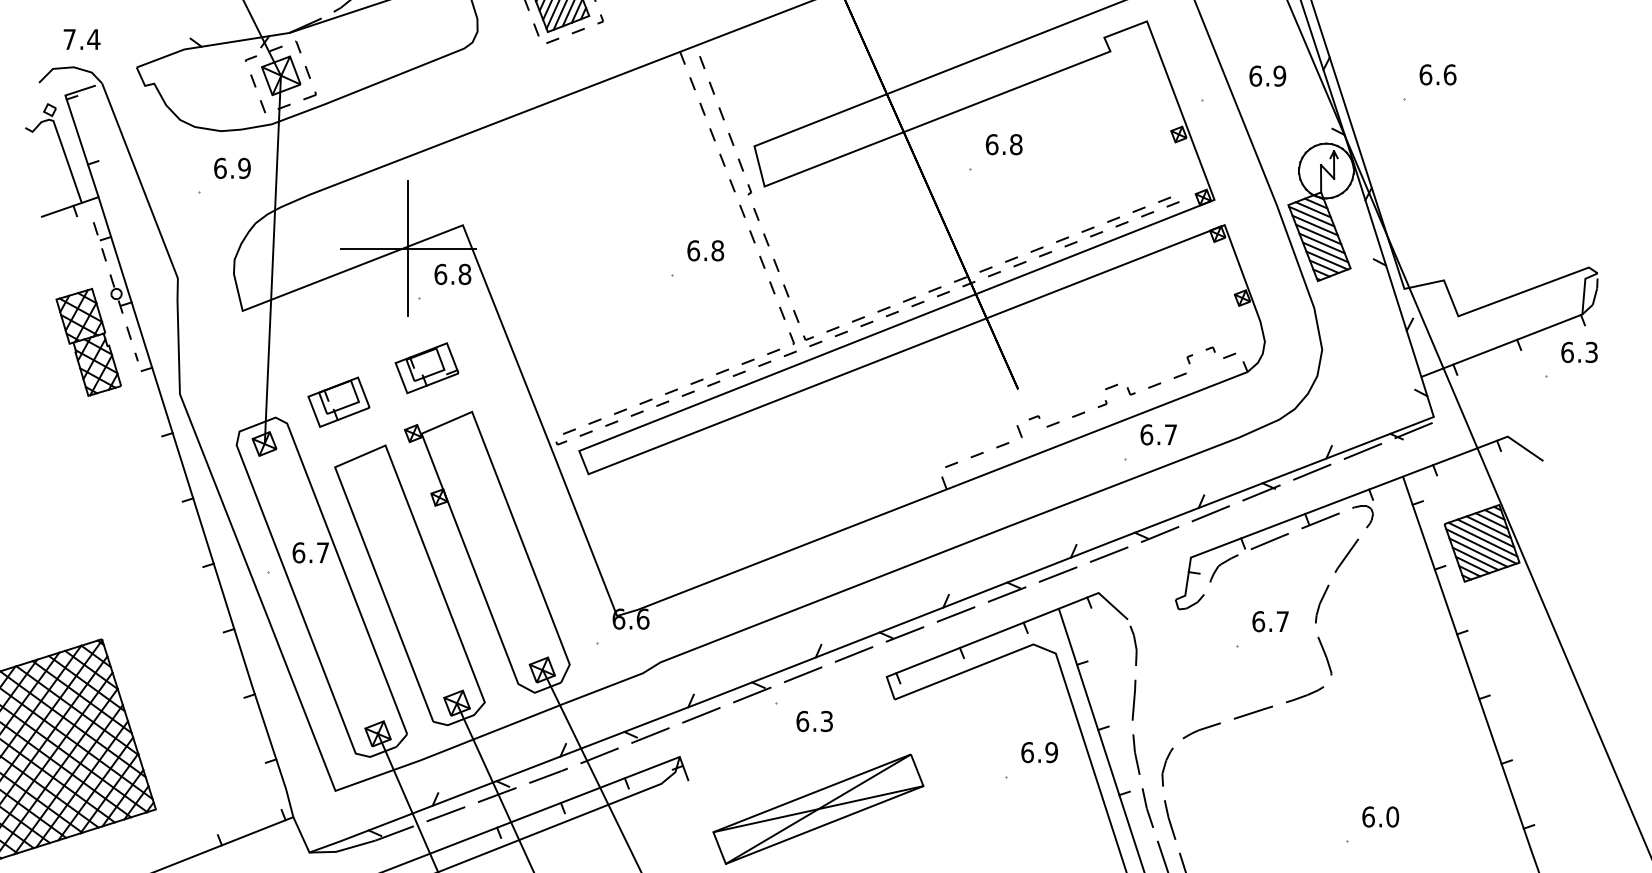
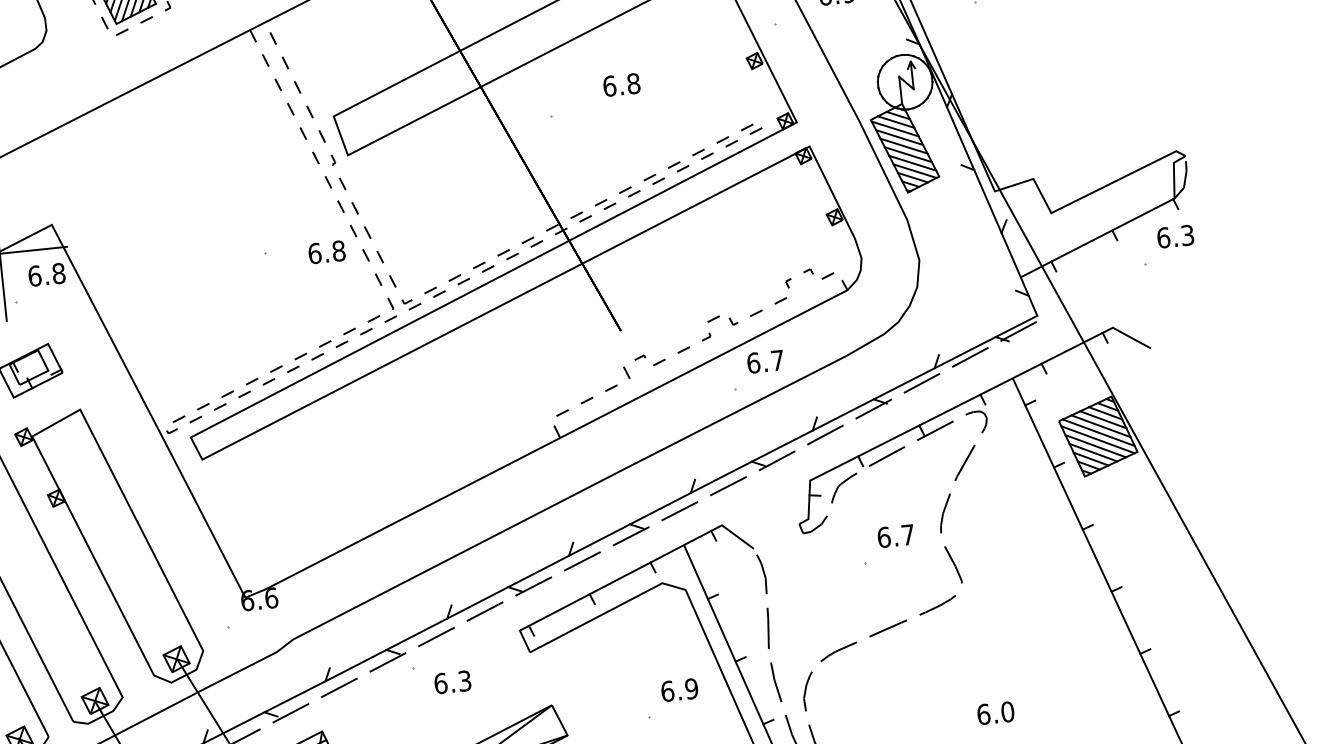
text: (1003, 144) -> (621, 84), moved
text: (705, 250) -> (326, 252), moved
text: (1380, 816) -> (995, 712), moved

